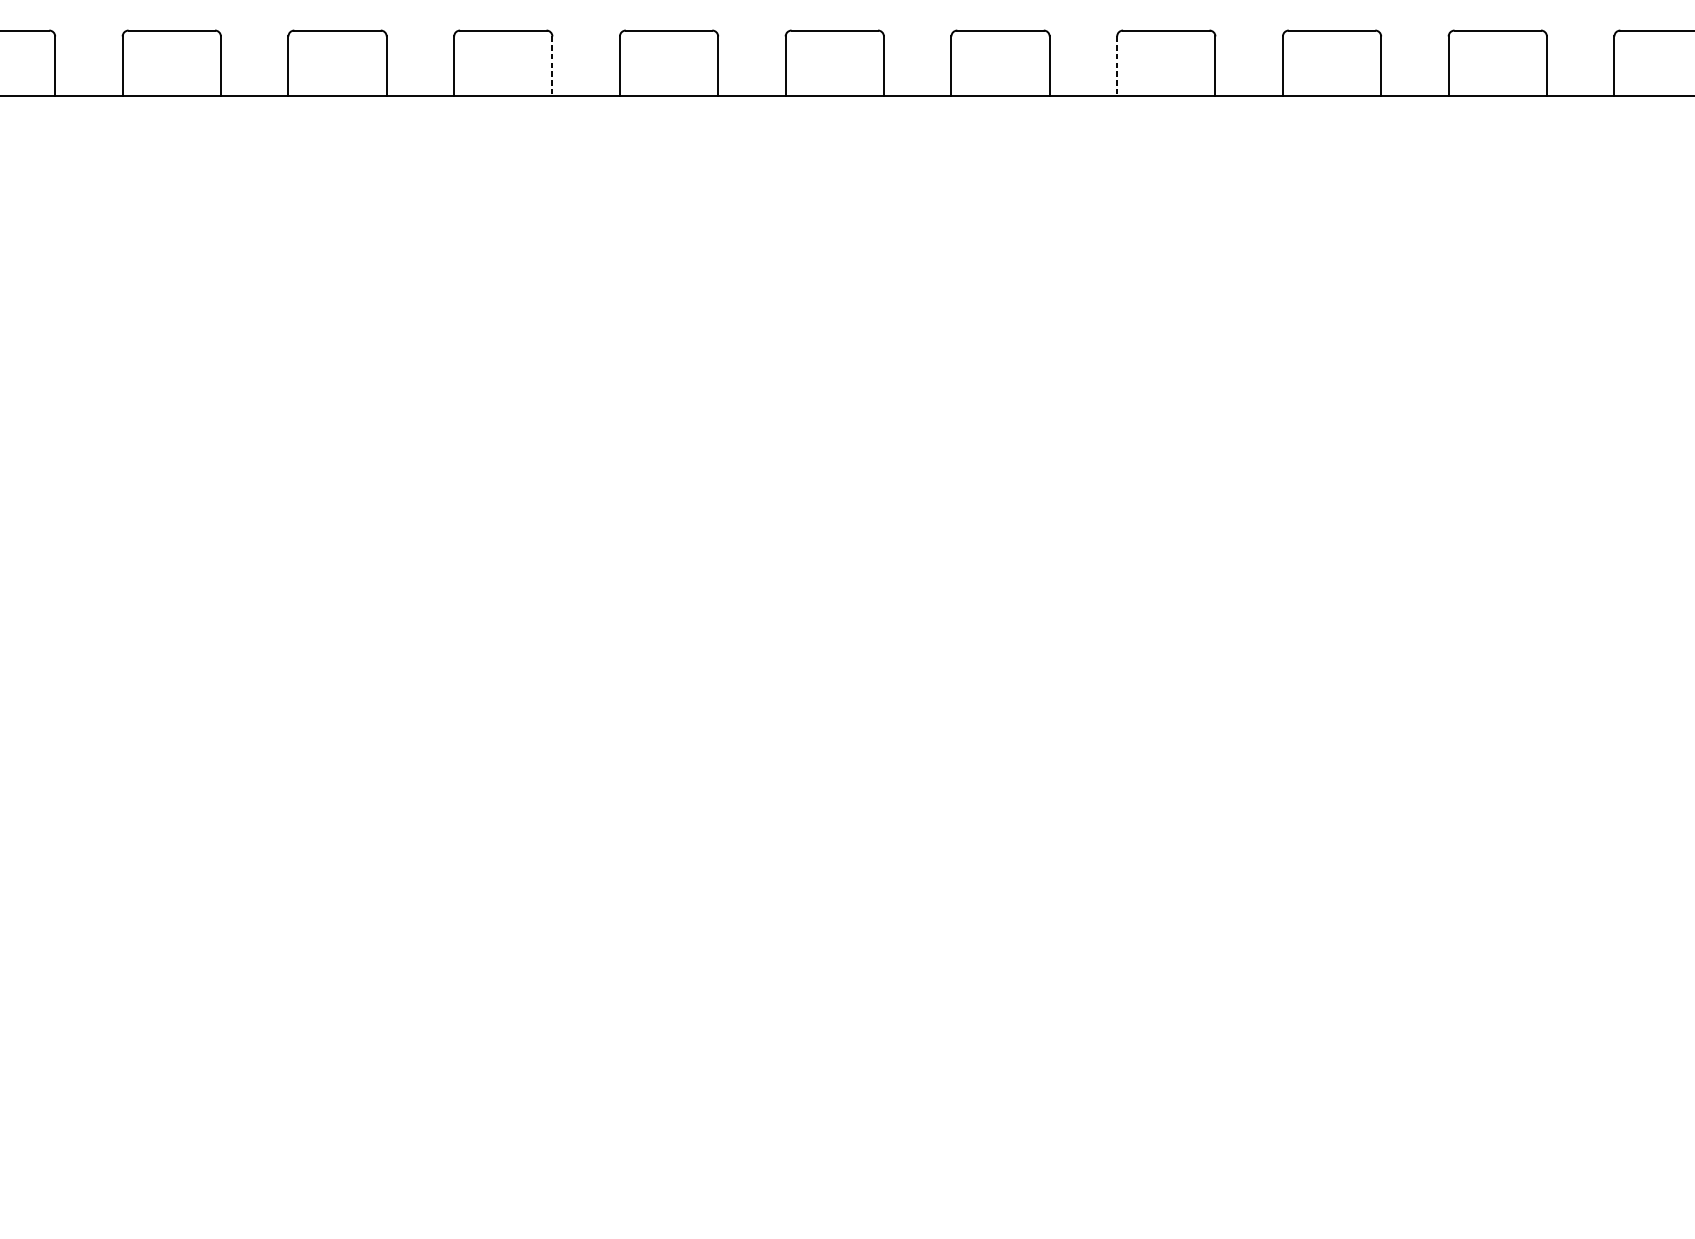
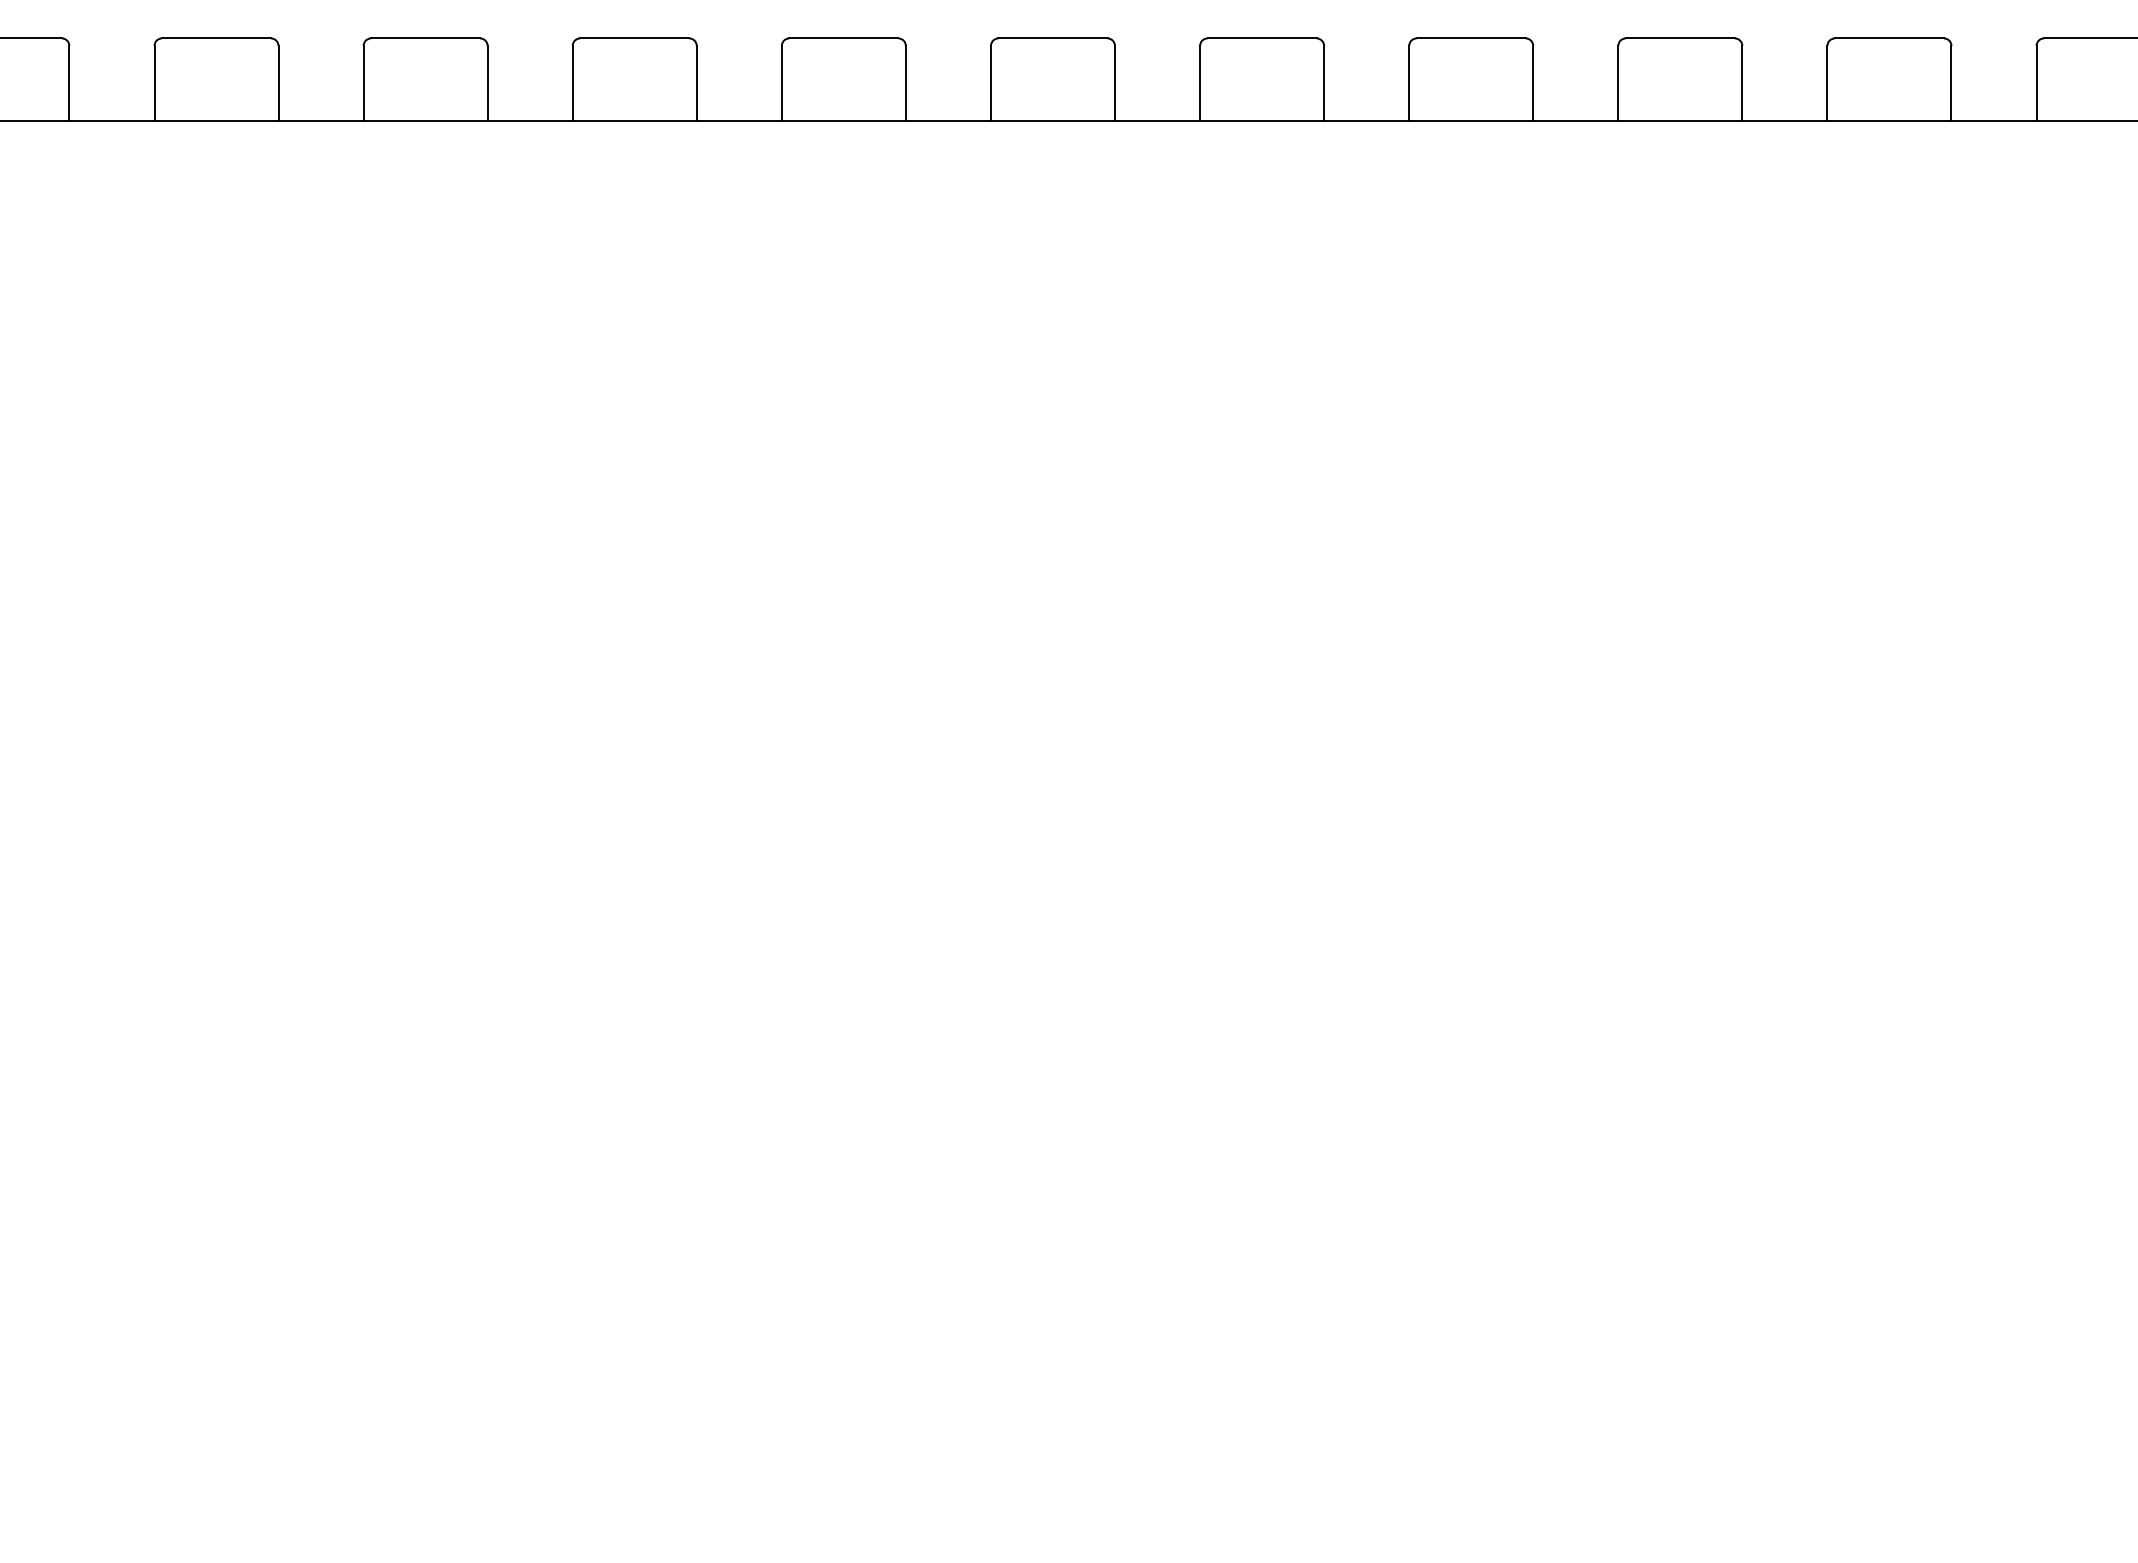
line: (552, 66) -> (696, 83), dashed -> solid
line: (1117, 66) -> (1409, 83), dashed -> solid

